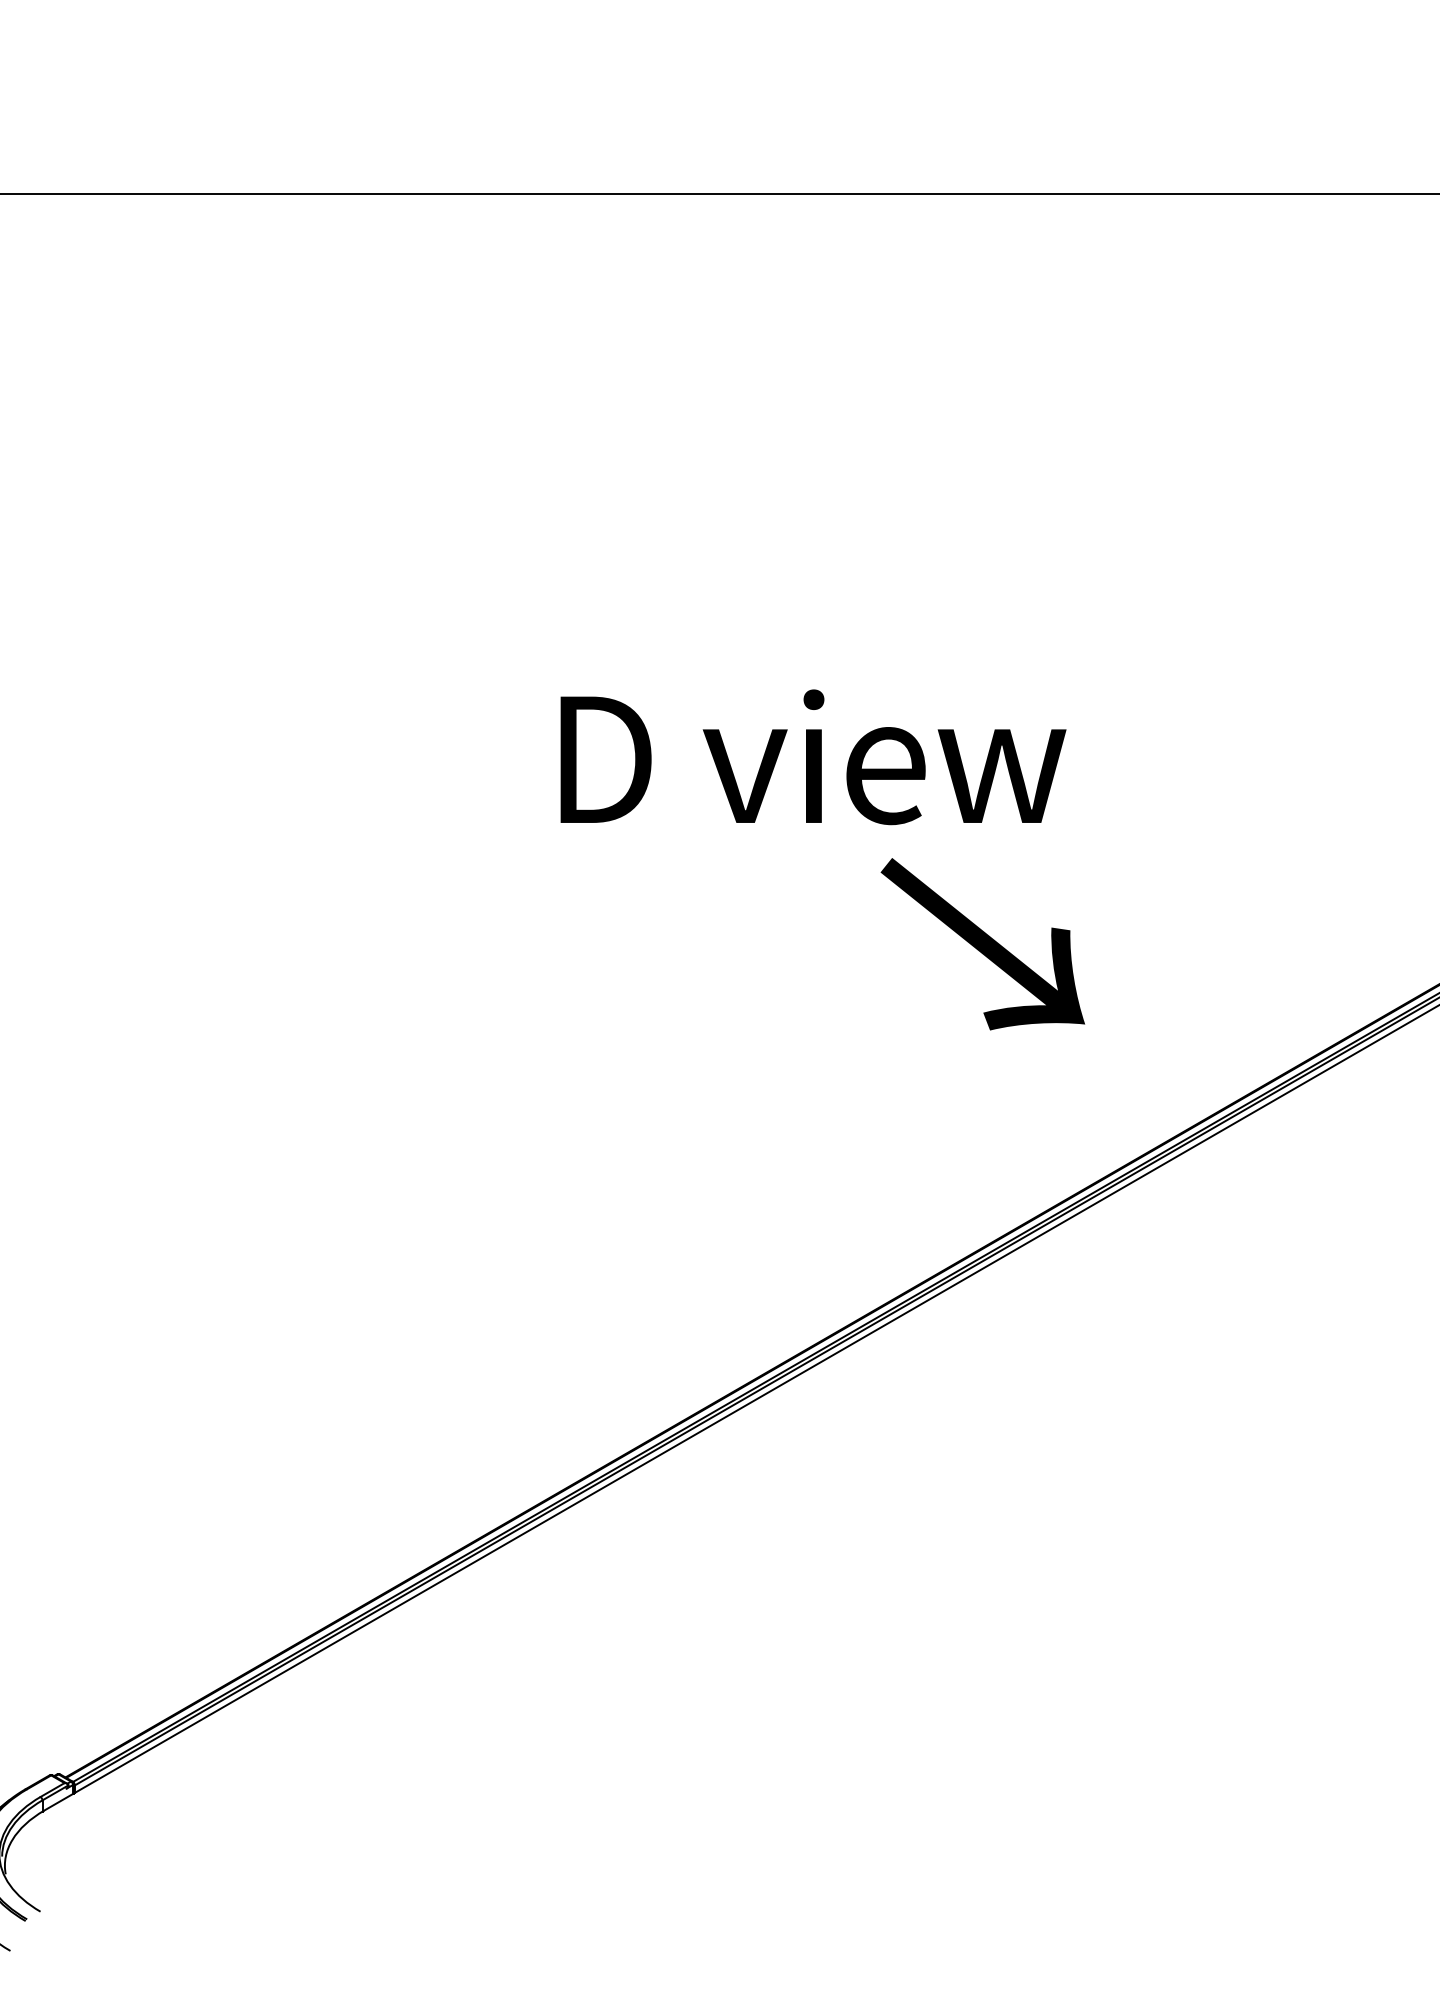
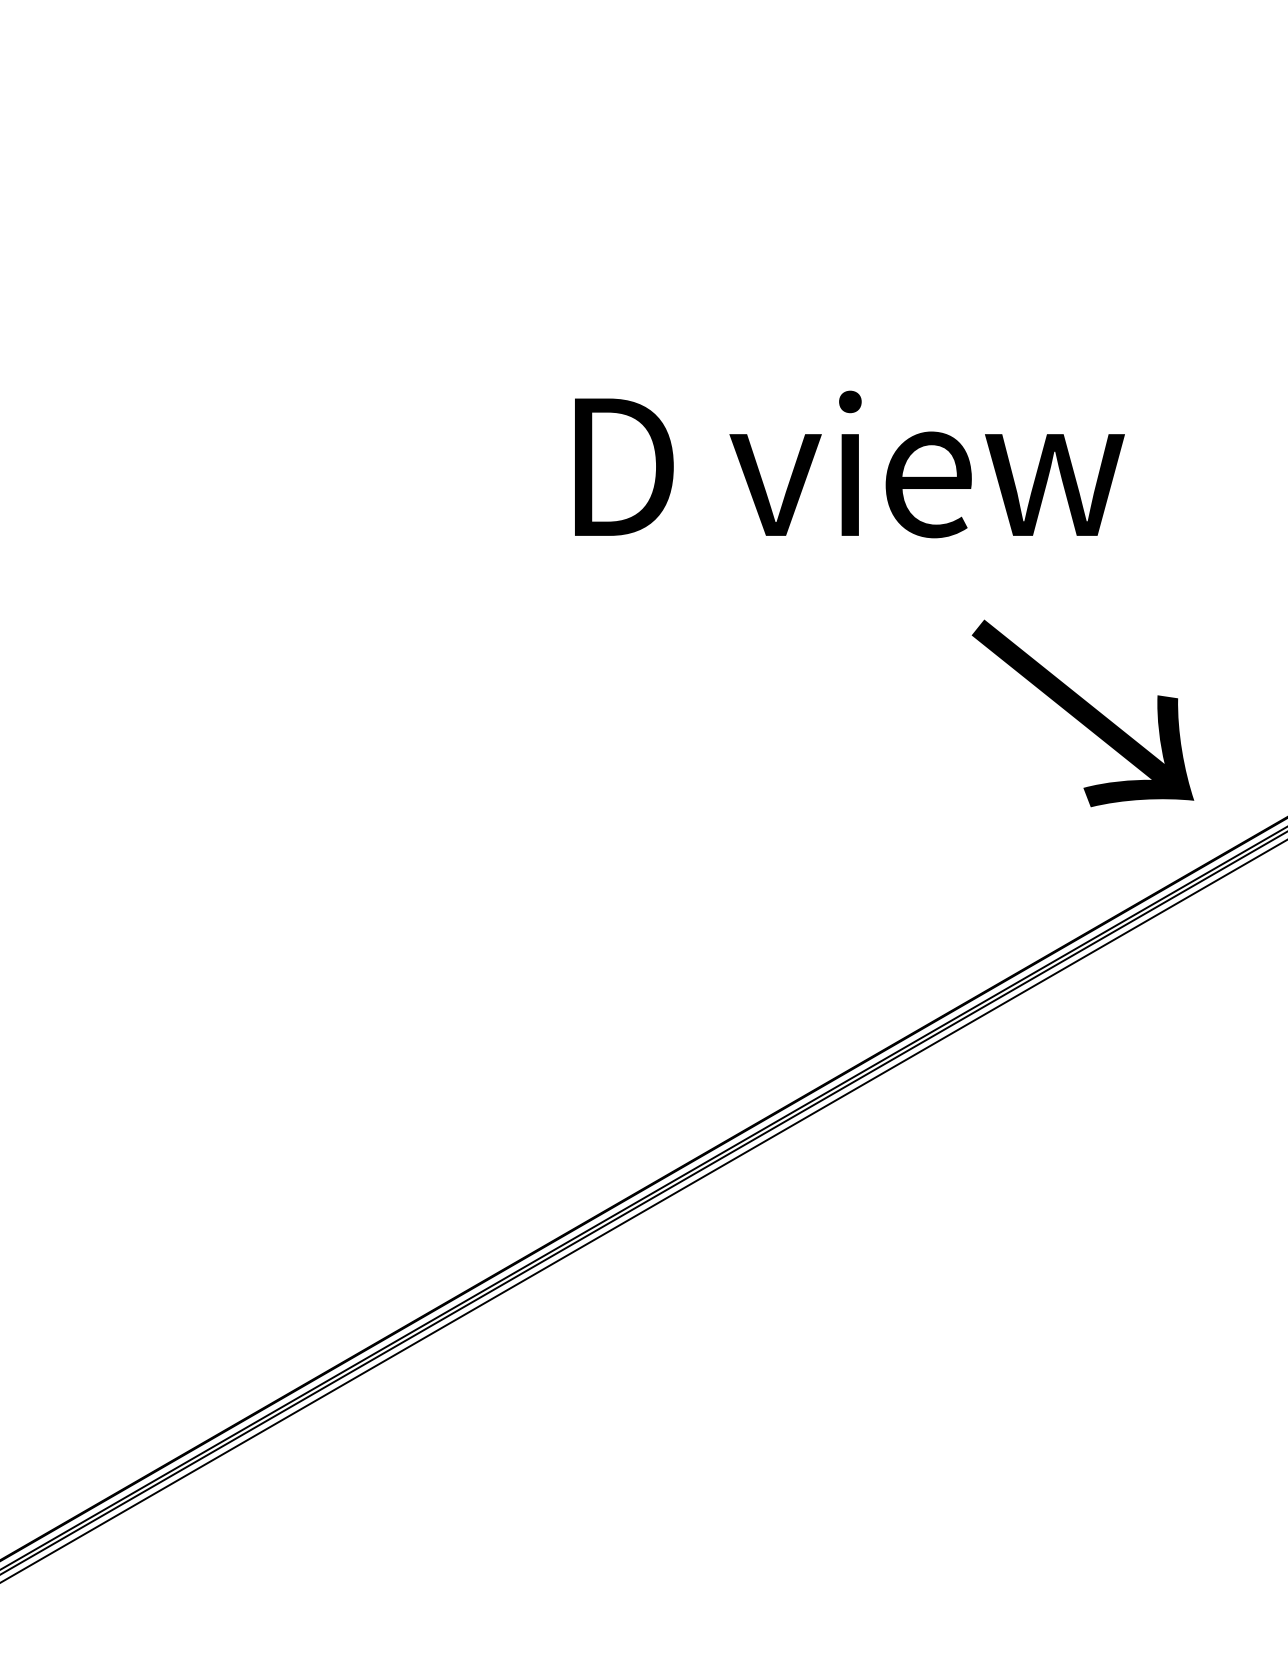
text: (813, 757) -> (849, 464), moved
text: (982, 944) -> (1082, 713), moved

